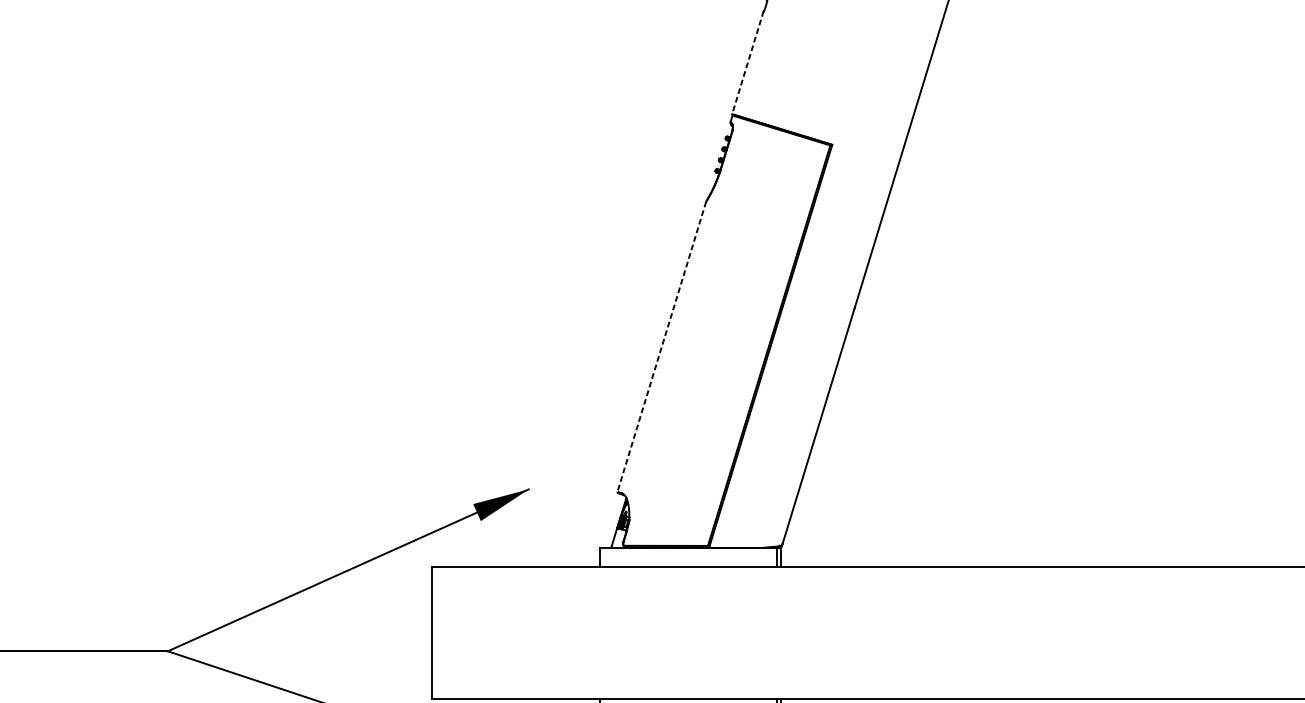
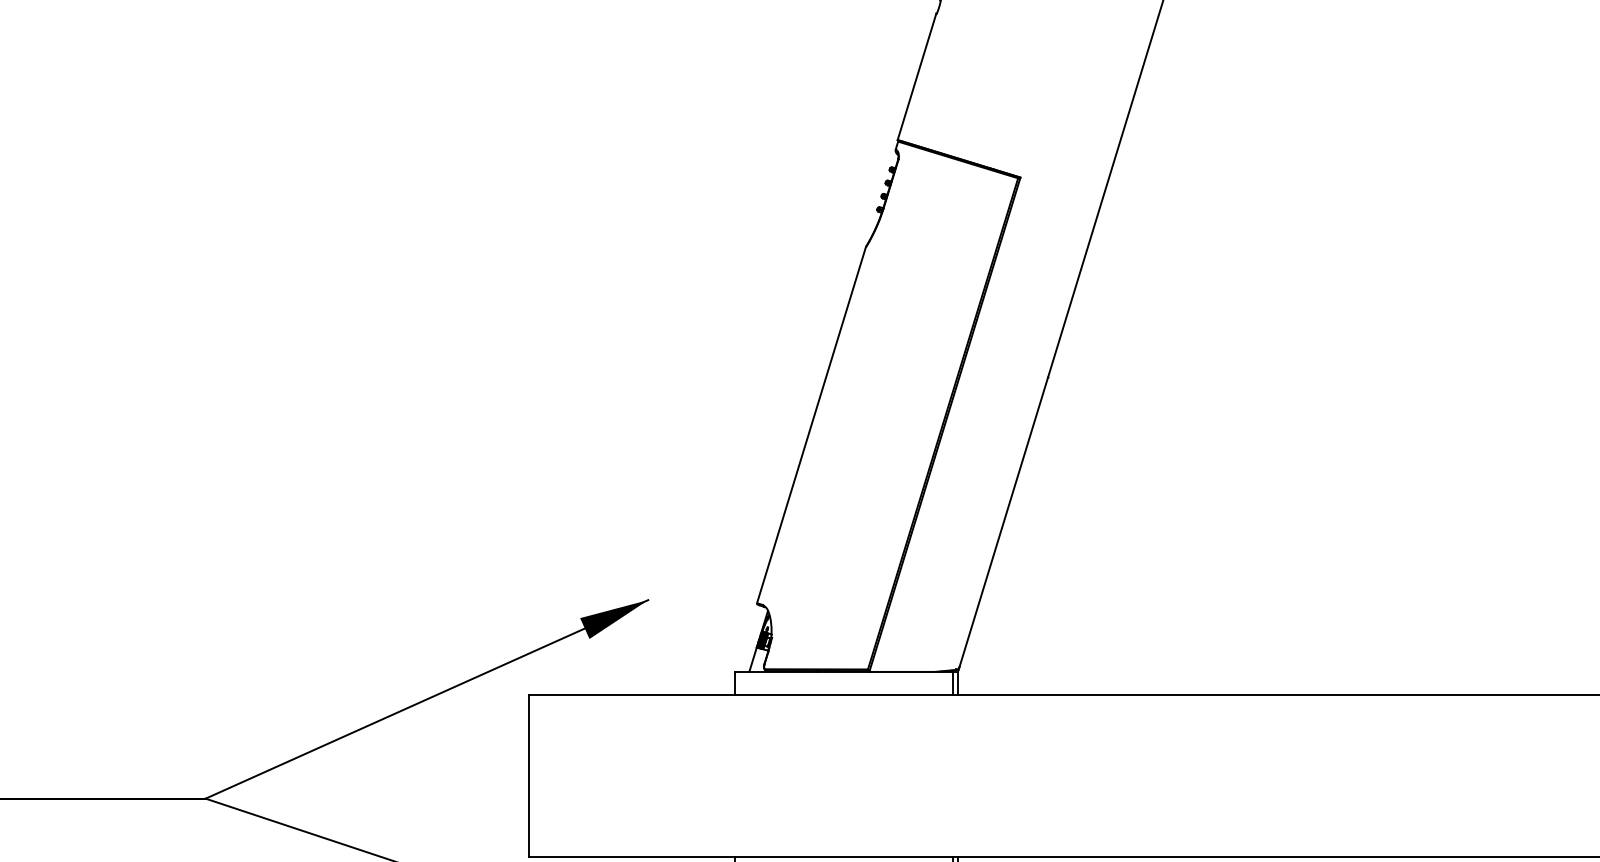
line: (747, 63) -> (916, 77), dashed -> solid
line: (661, 347) -> (811, 425), dashed -> solid

